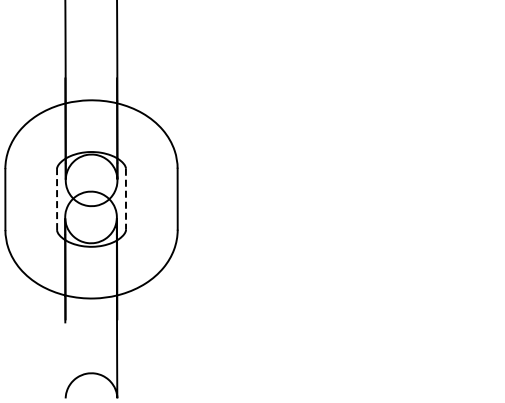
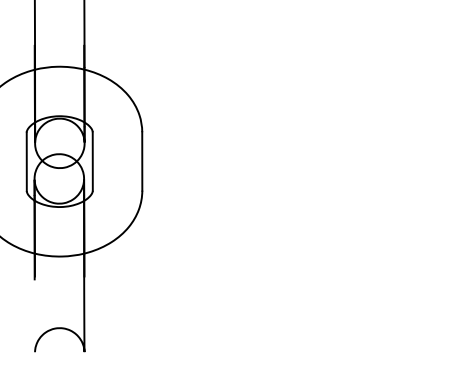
line: (57, 199) -> (27, 161), dashed -> solid
line: (125, 199) -> (92, 161), dashed -> solid

